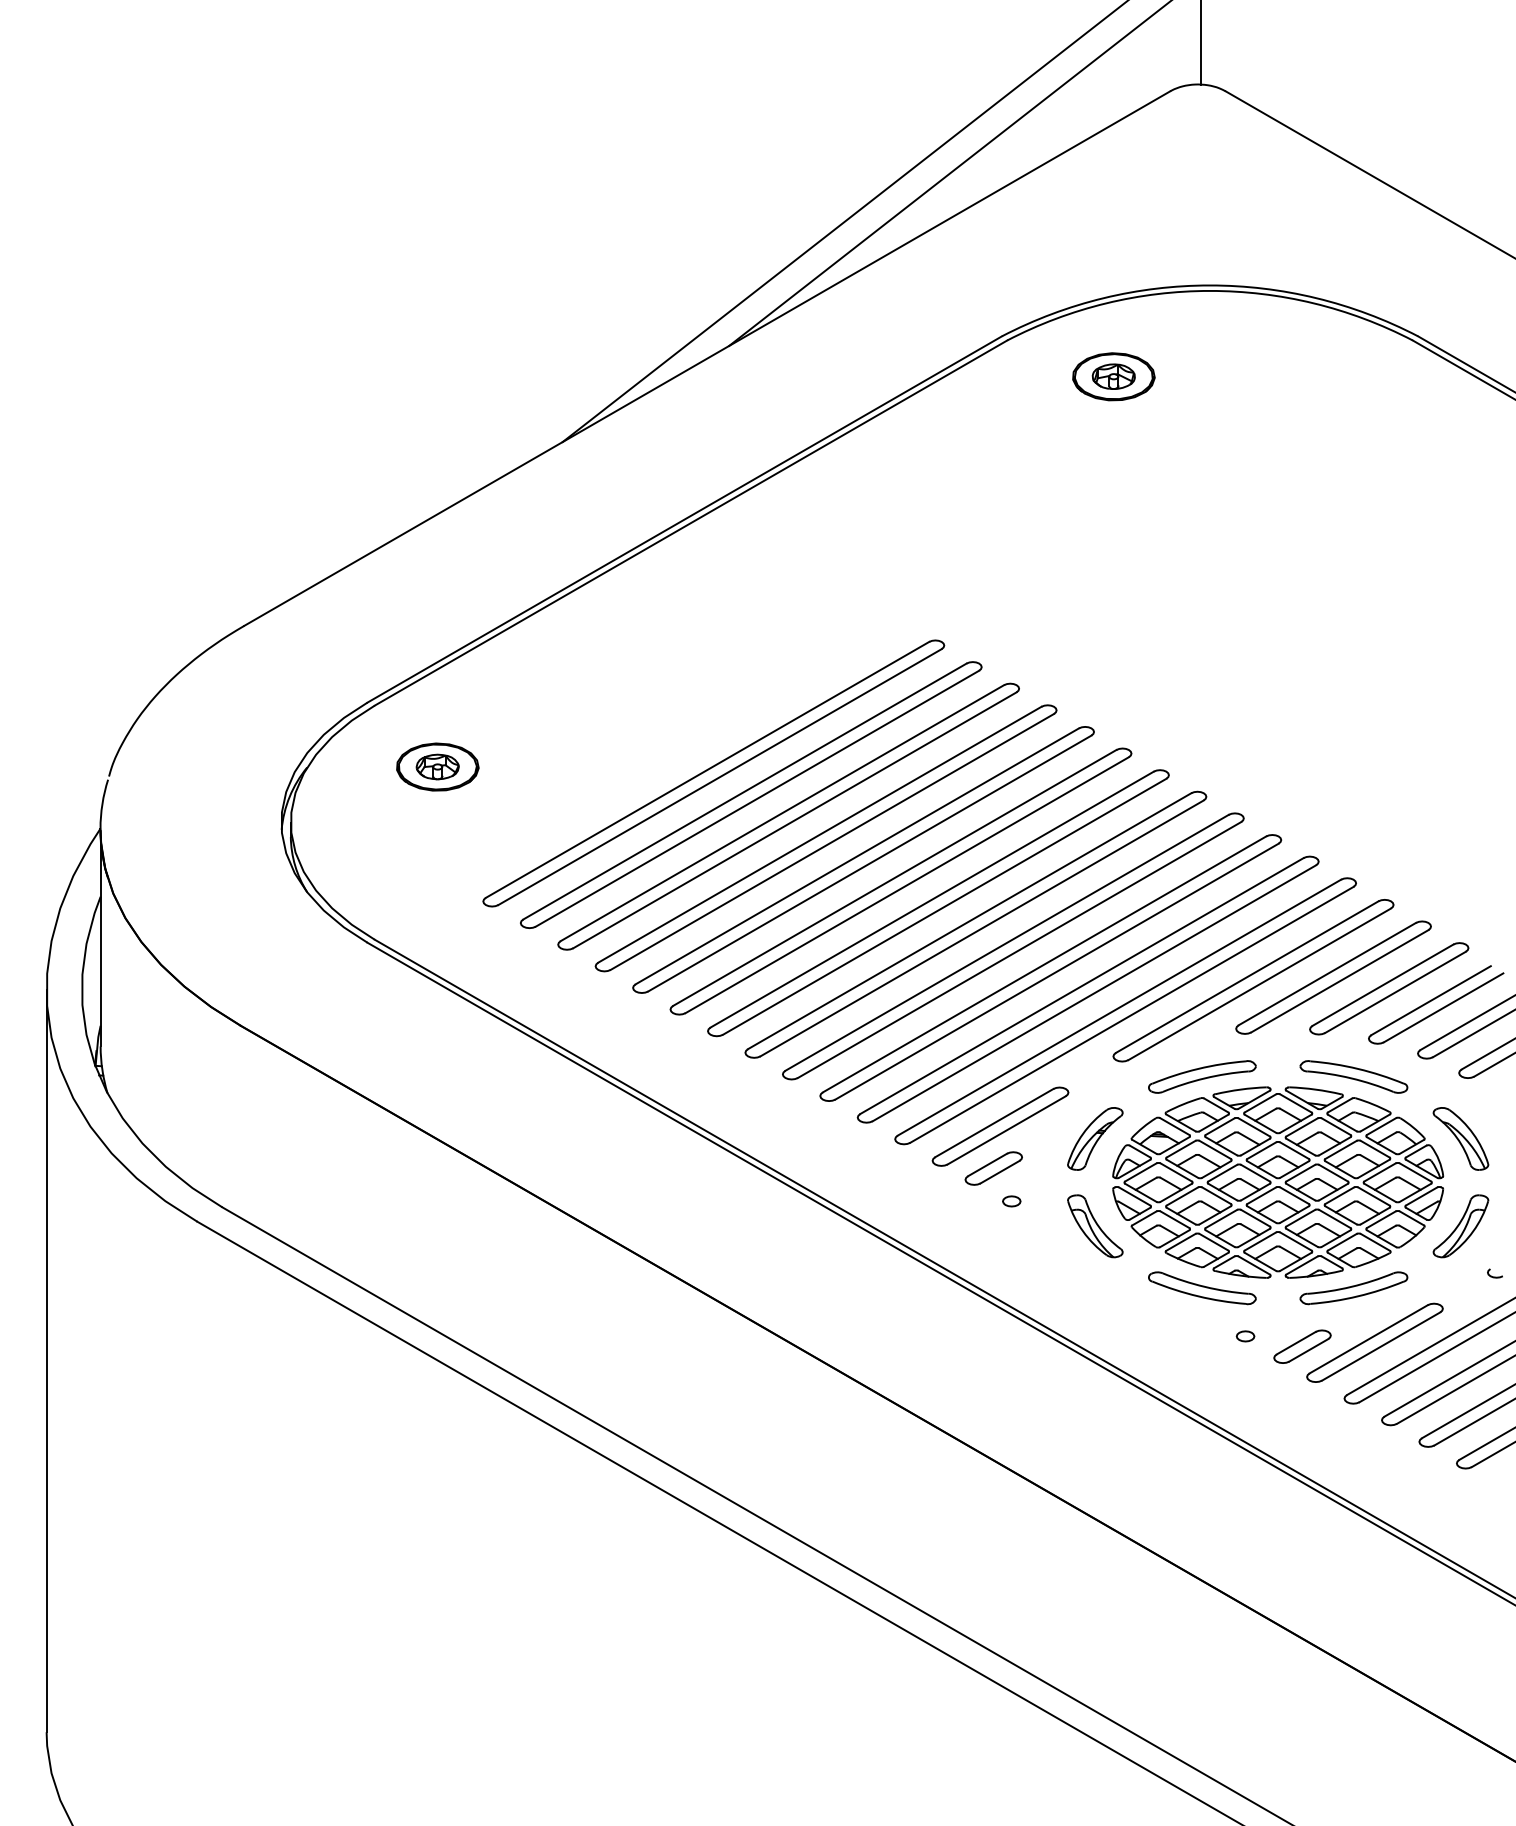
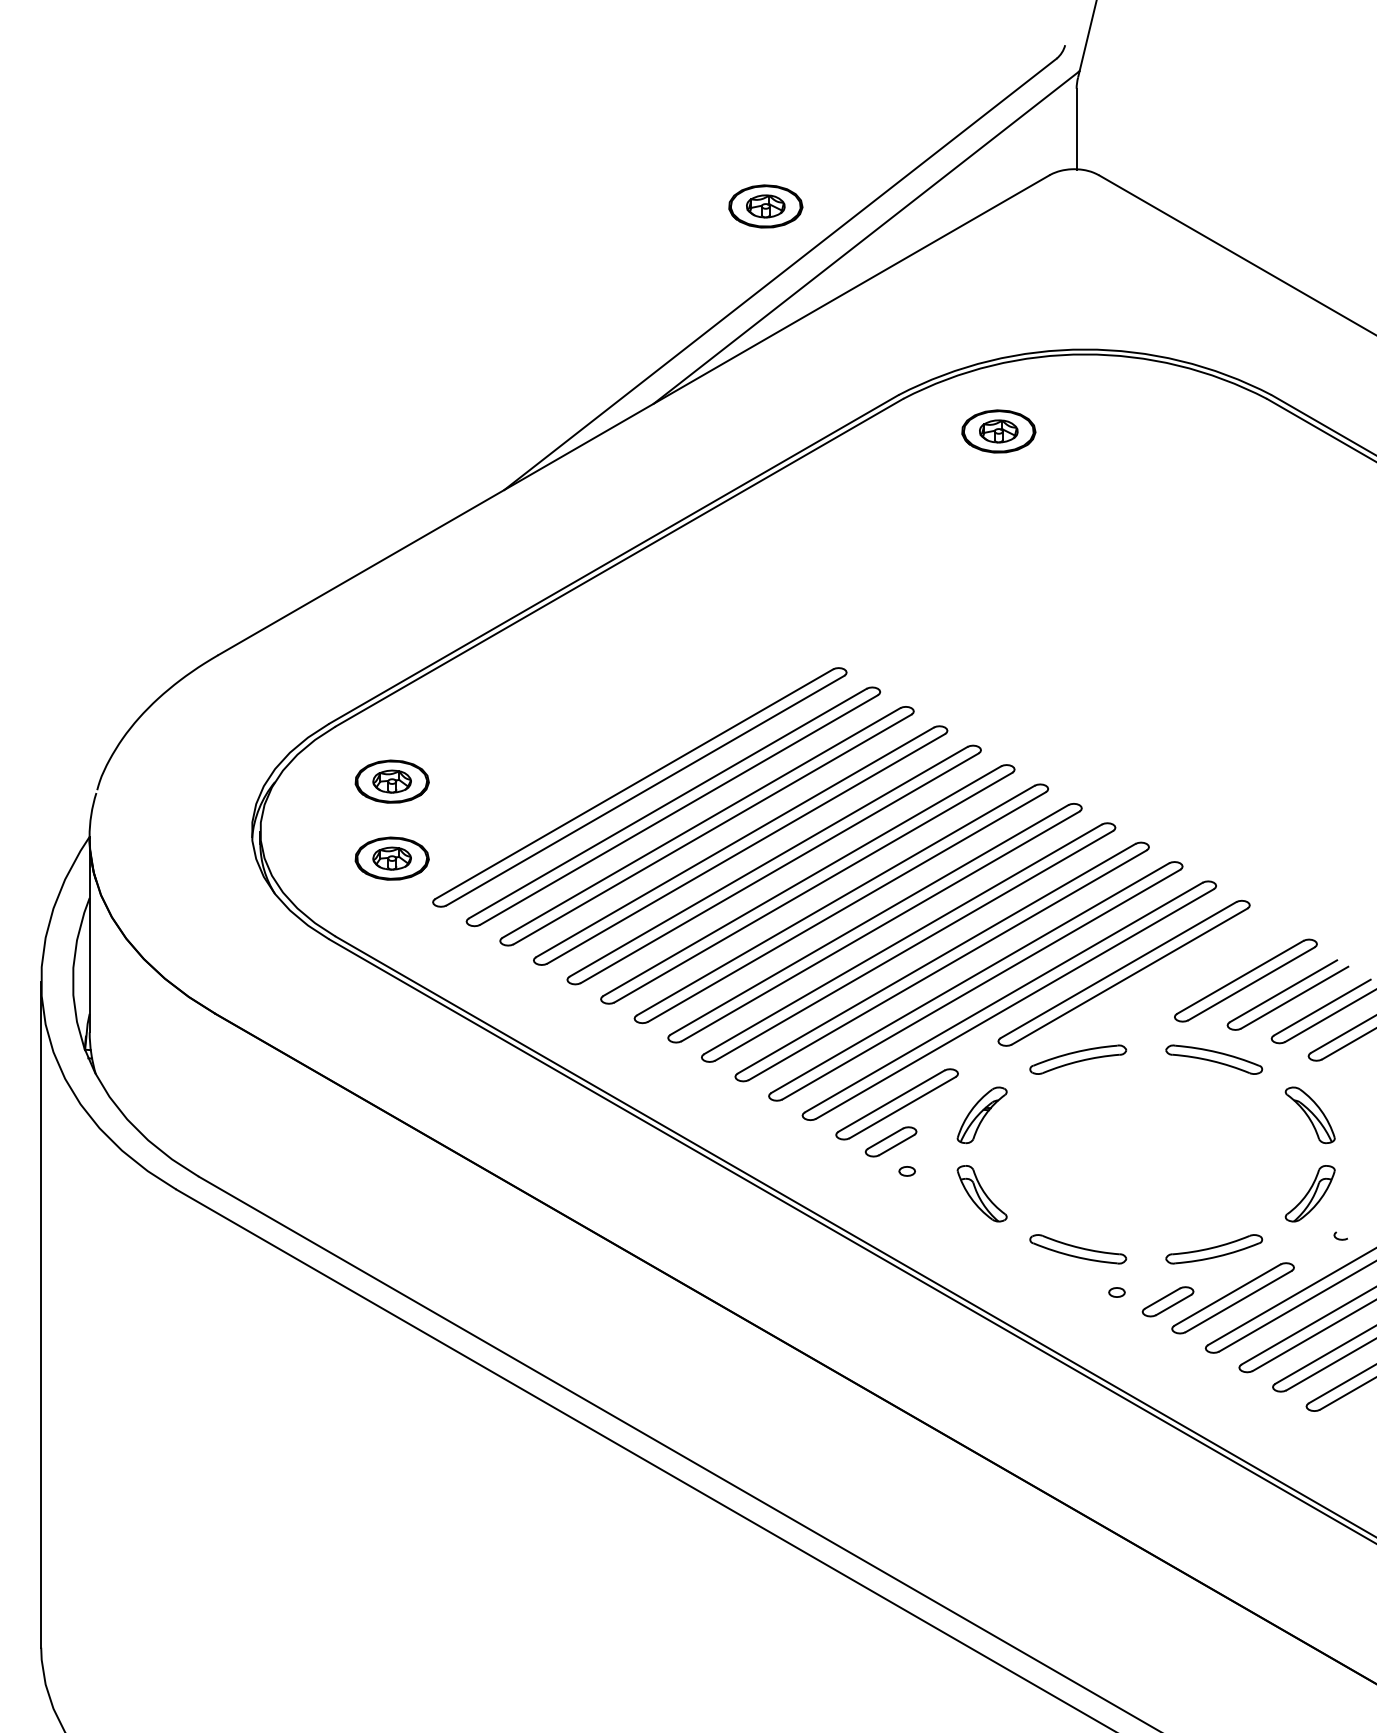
part: (853, 126) -> (765, 206), added
part: (437, 852) -> (391, 858), added
part: (1333, 977) -> (1195, 970), removed
part: (1278, 1182) -> (1146, 1154), removed

